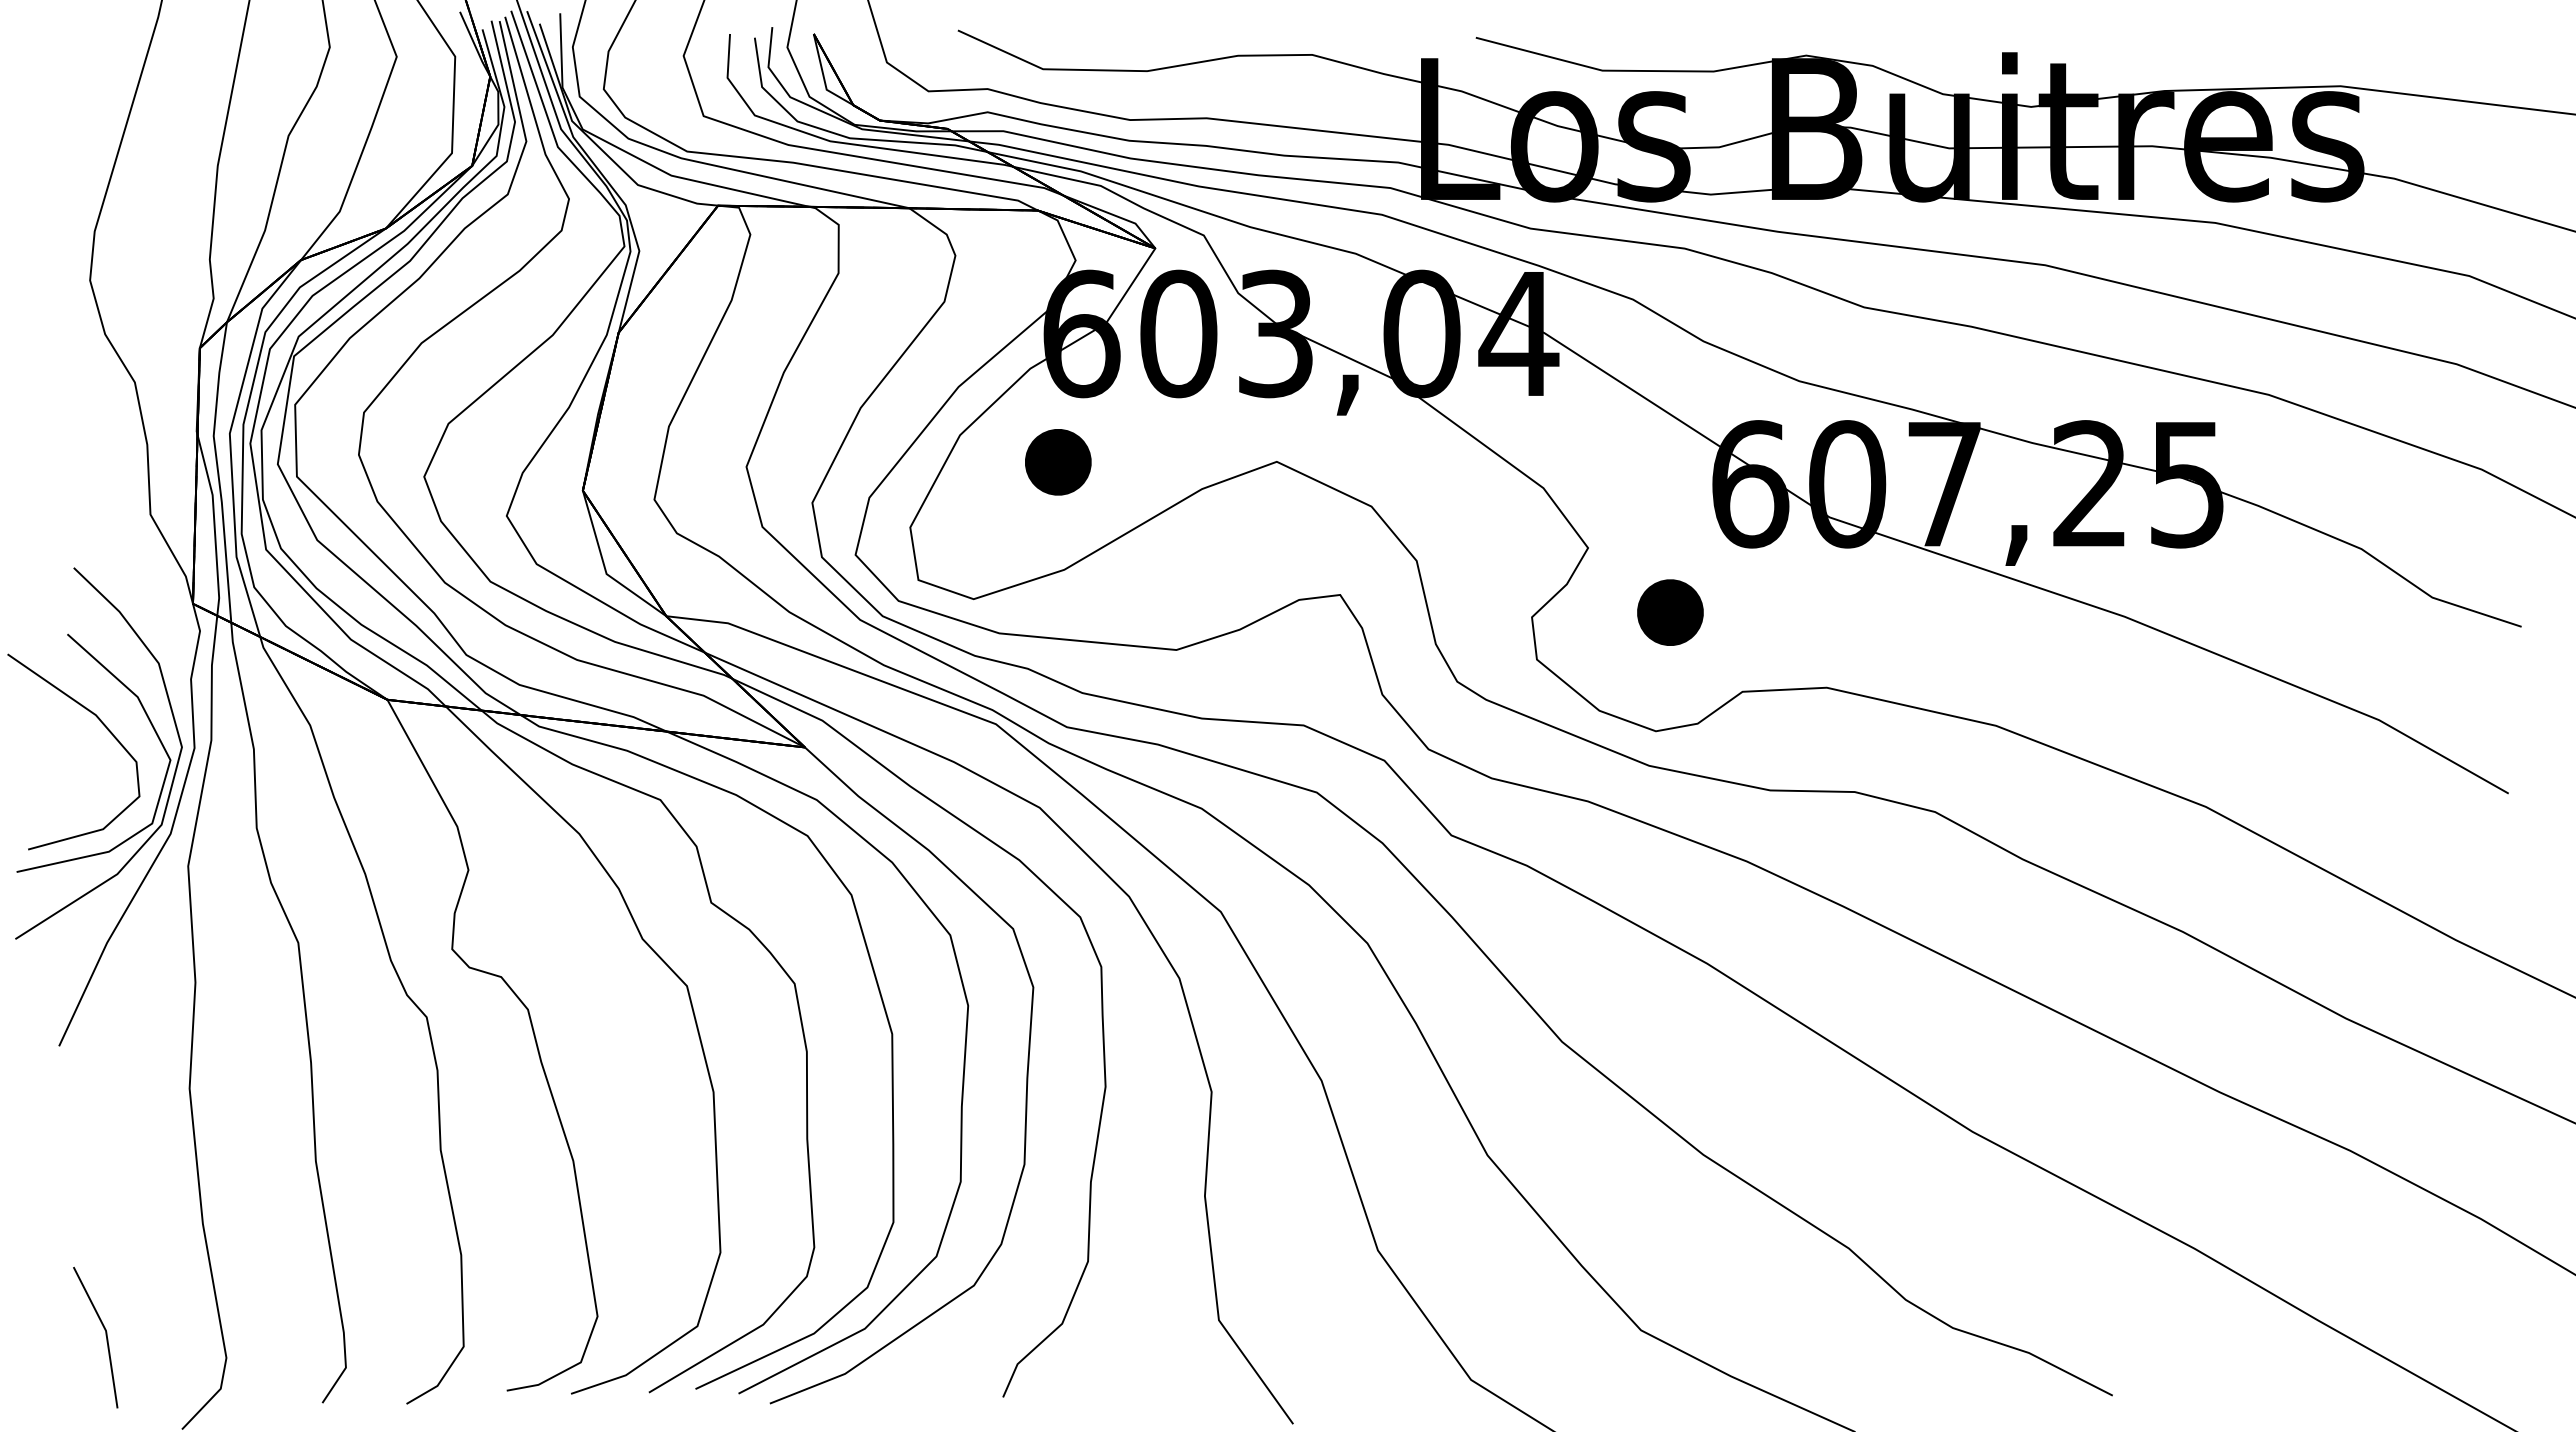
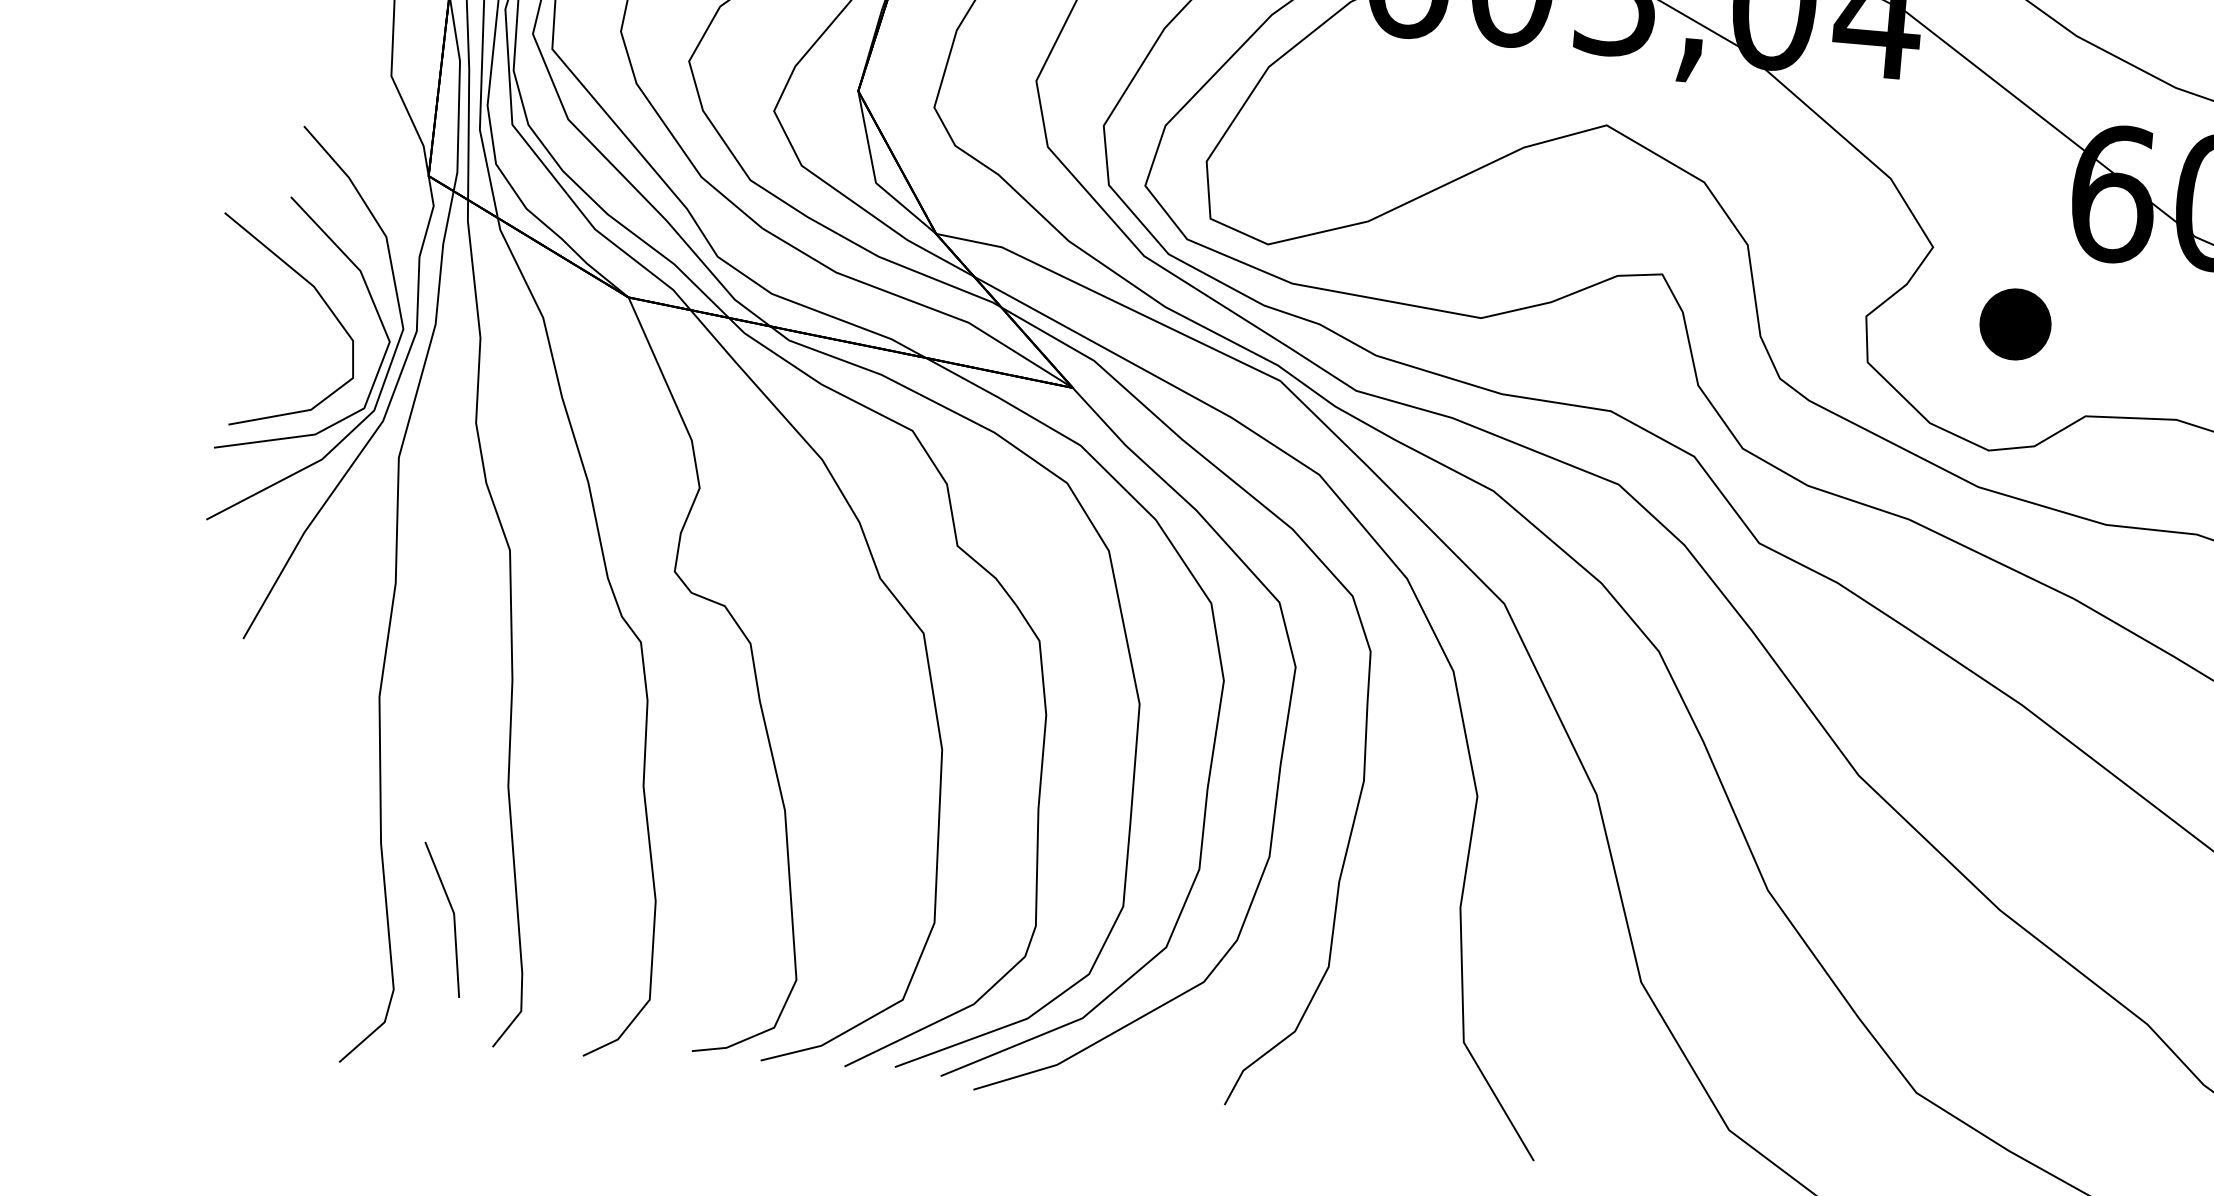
part: (1058, 462) -> (1372, 105), removed
line: (105, 1335) -> (453, 918), moved

